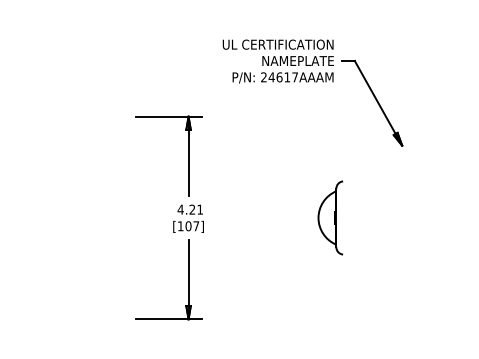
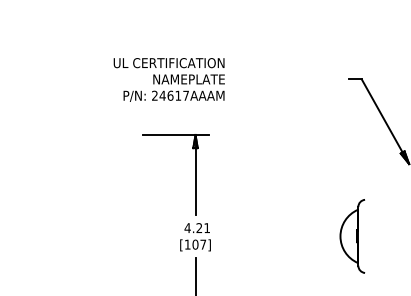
text: (277, 61) -> (168, 79), moved
part: (330, 217) -> (352, 235), moved

